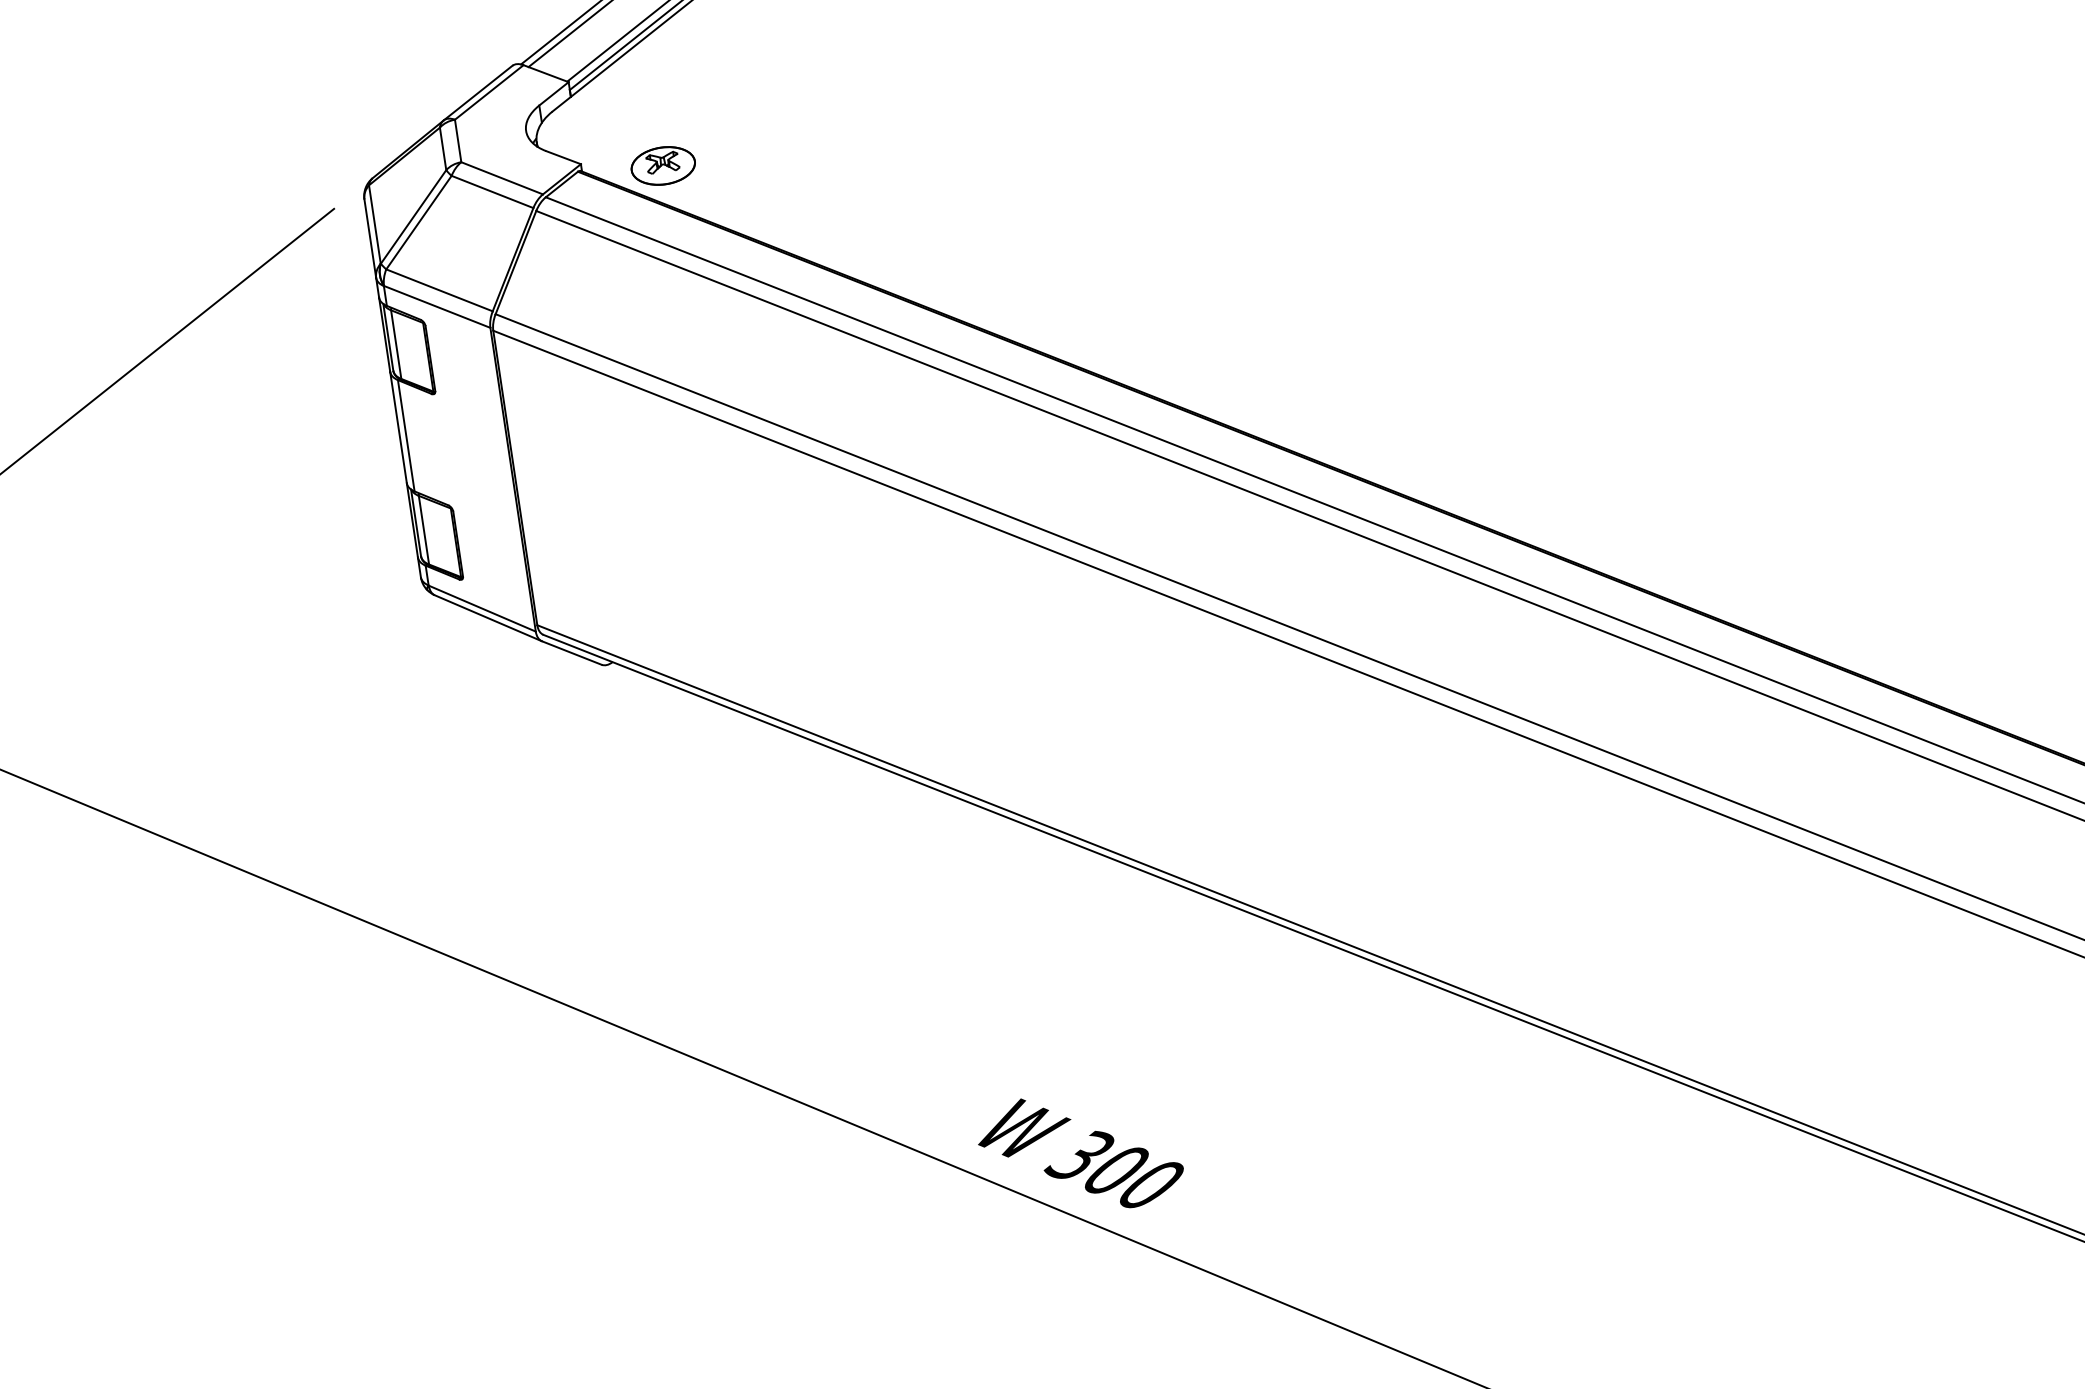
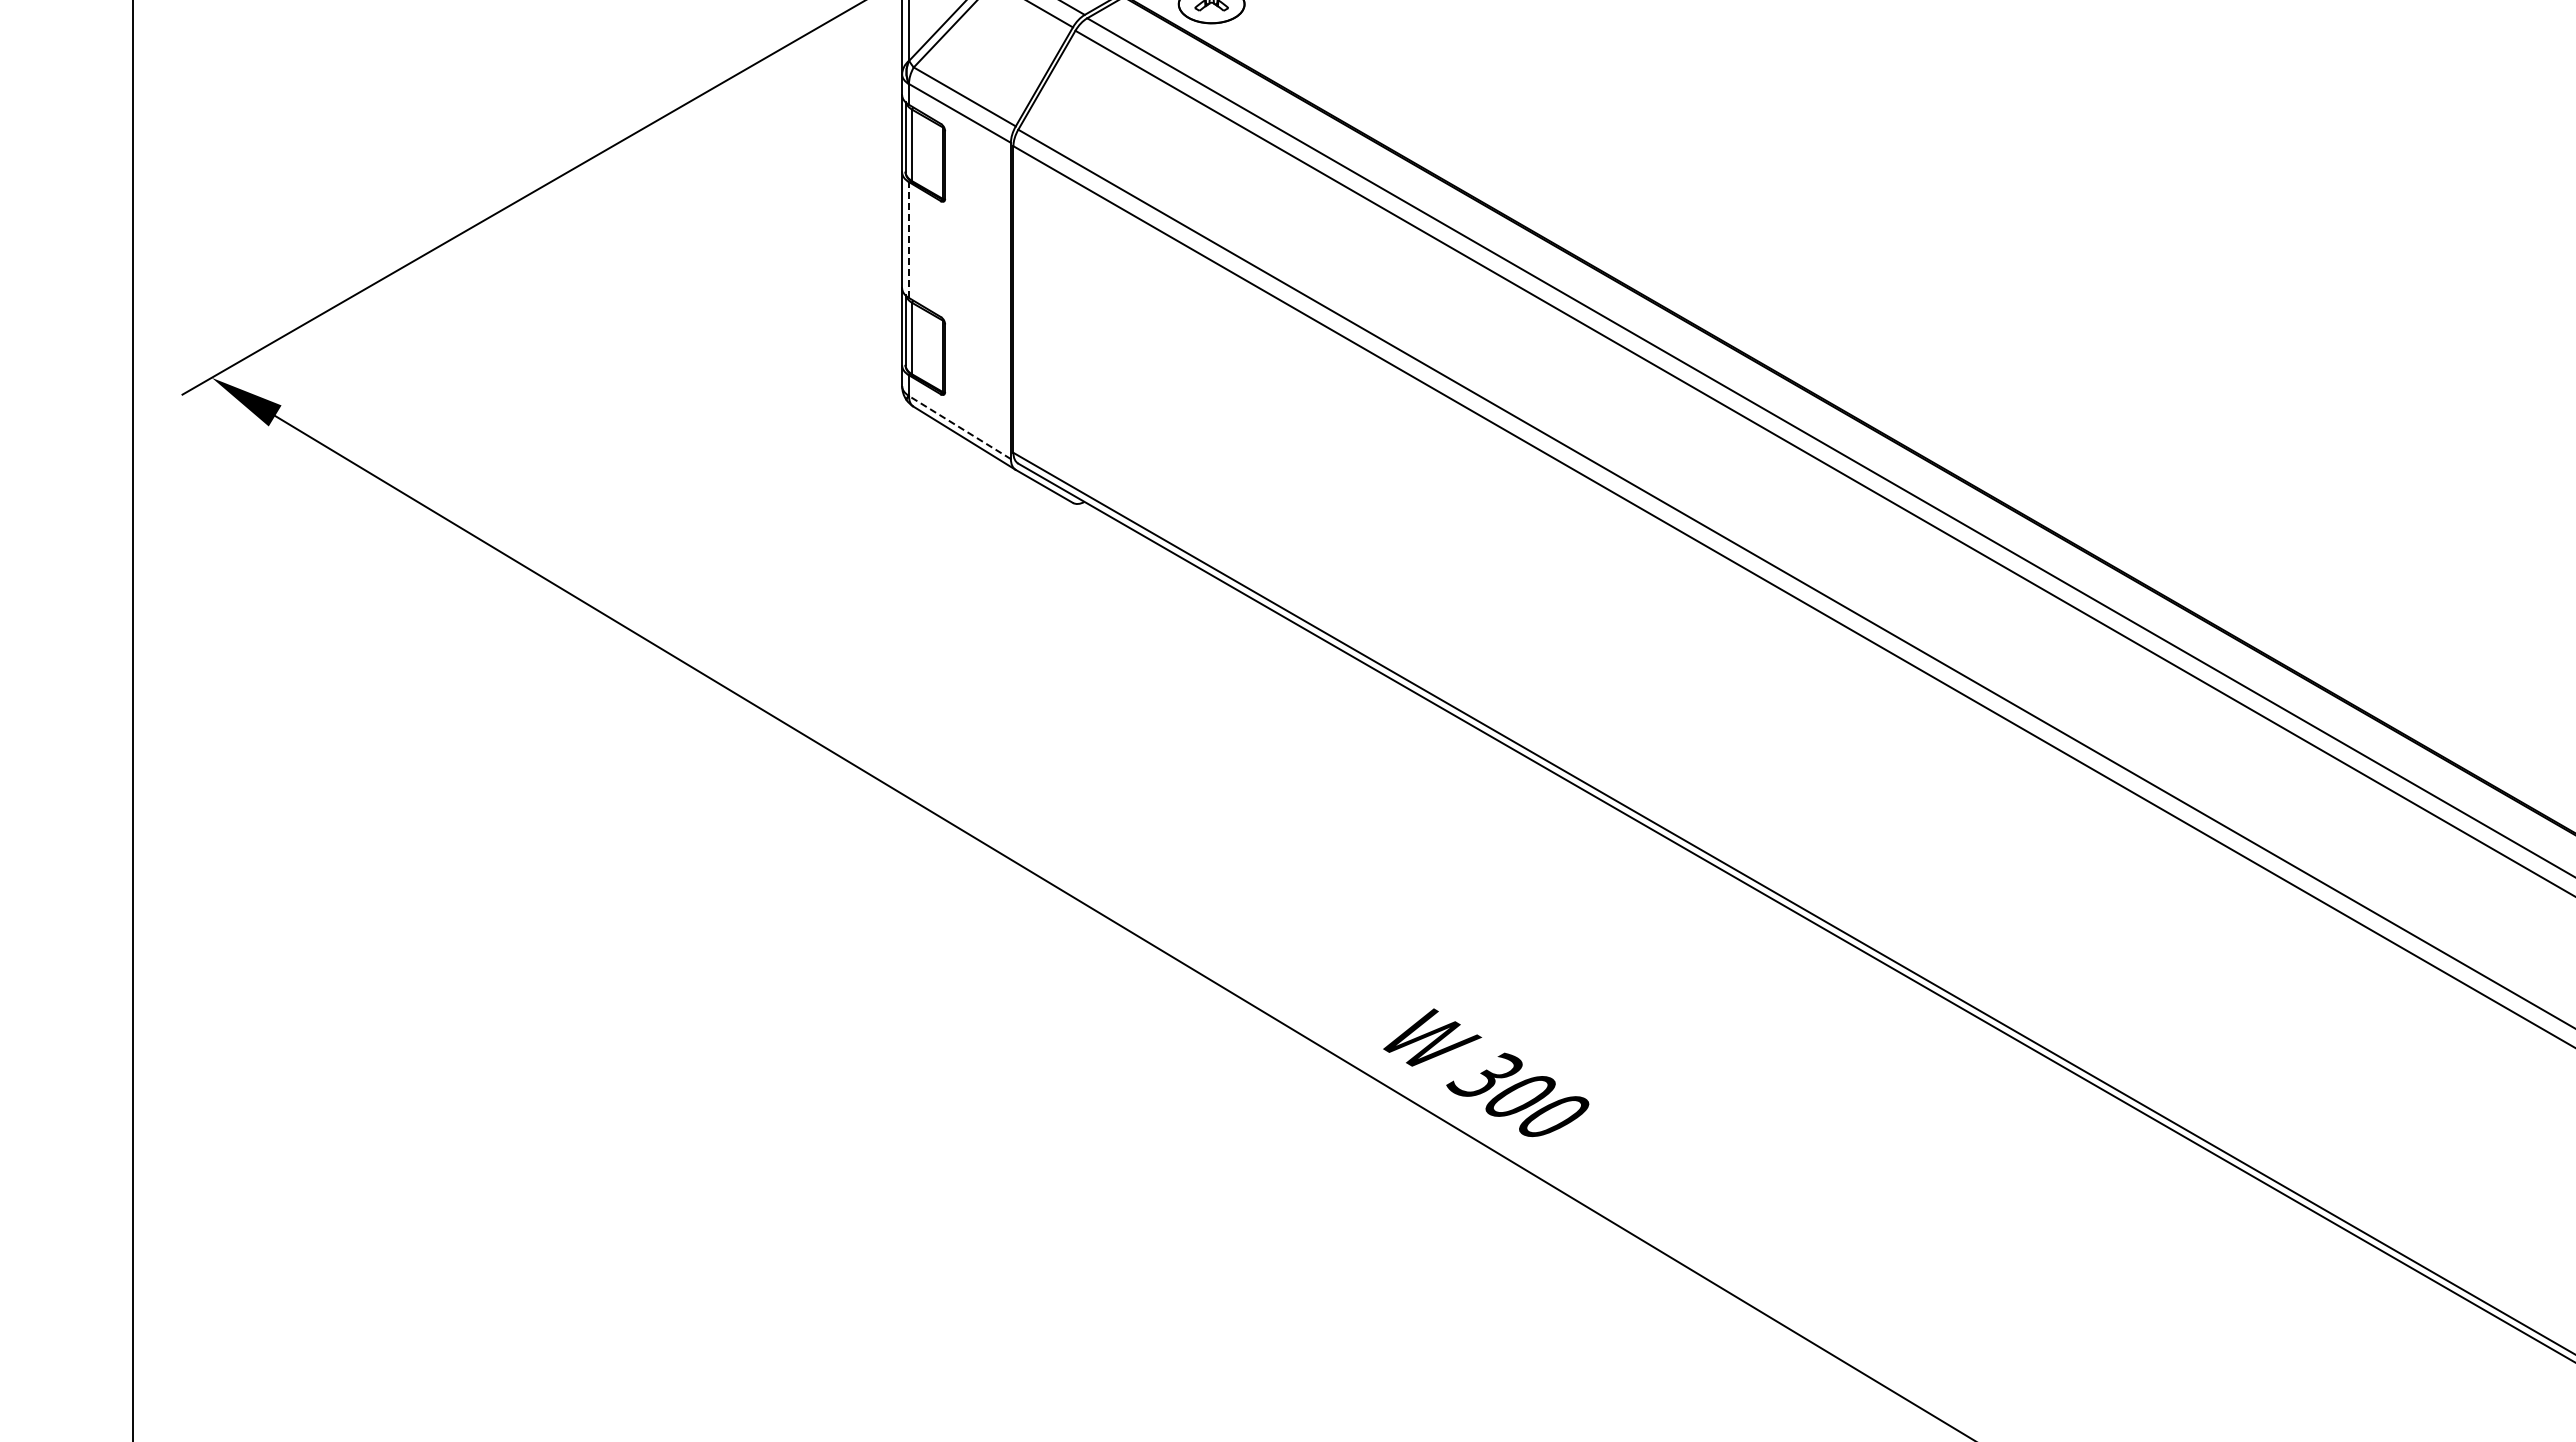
line: (405, 435) -> (908, 239), solid -> dashed
line: (481, 608) -> (959, 427), solid -> dashed

